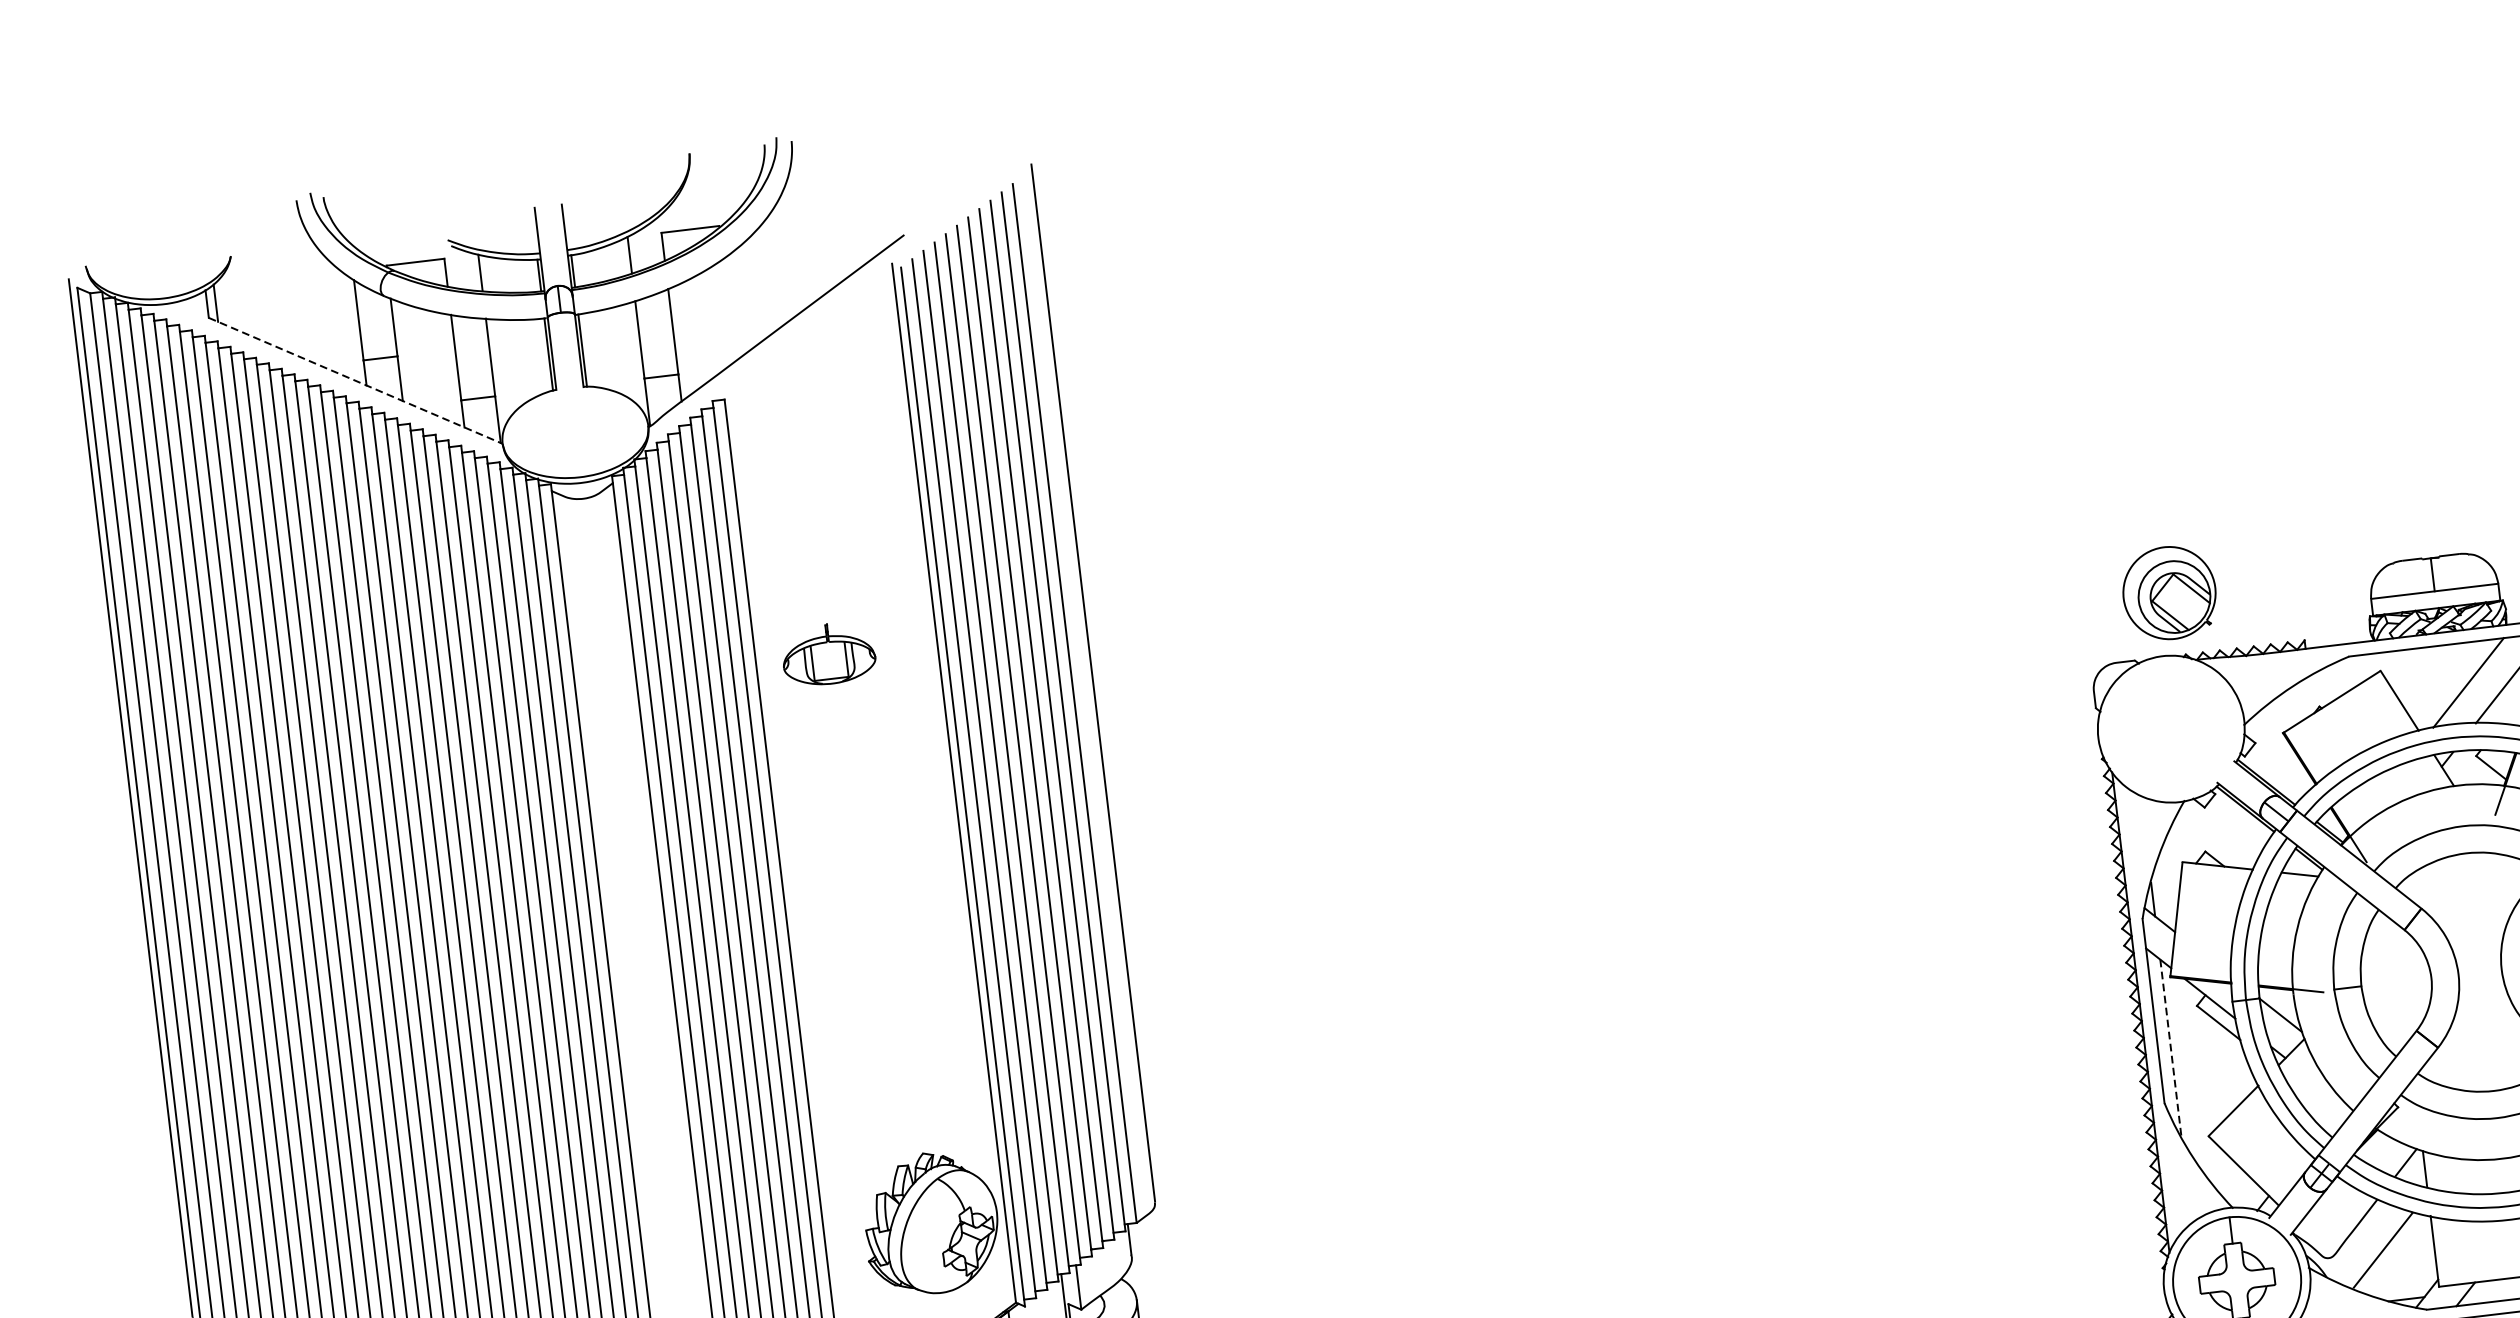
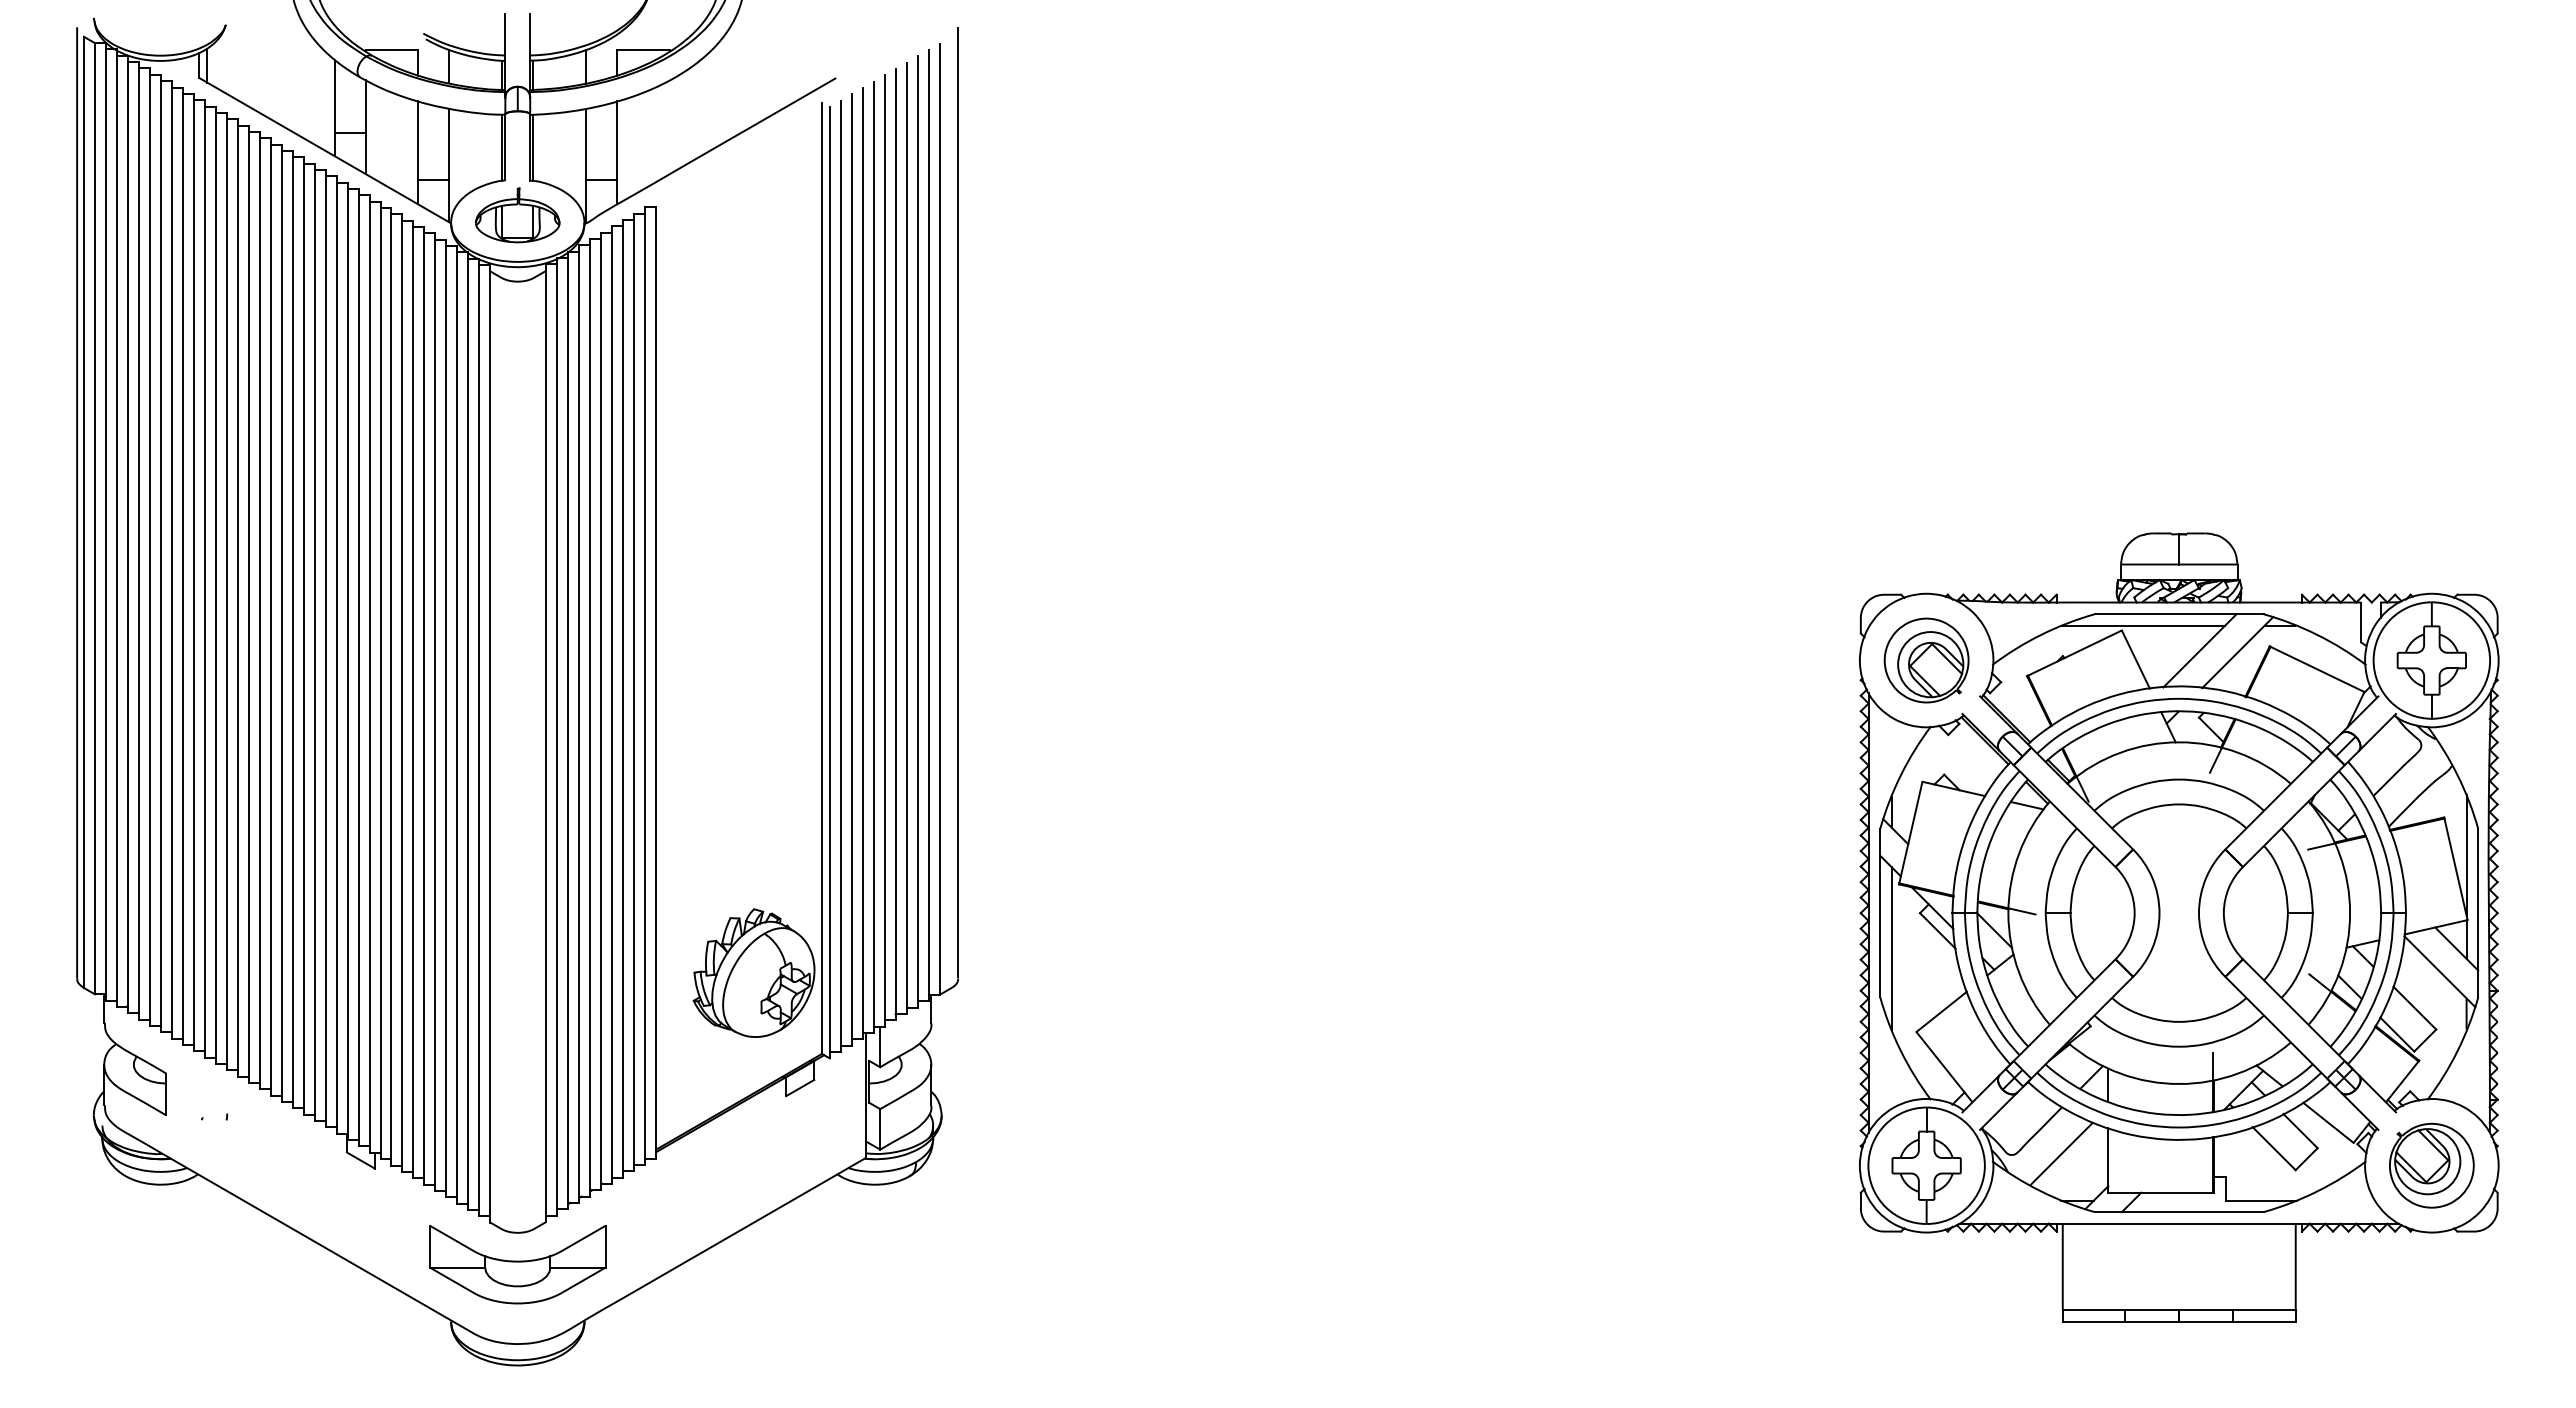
line: (356, 380) -> (325, 150), dashed -> solid
part: (2169, 593) -> (1926, 660), moved
part: (828, 654) -> (517, 215), moved
line: (2402, 662) -> (2142, 625), added
line: (2170, 1049) -> (1891, 949), dashed -> solid

